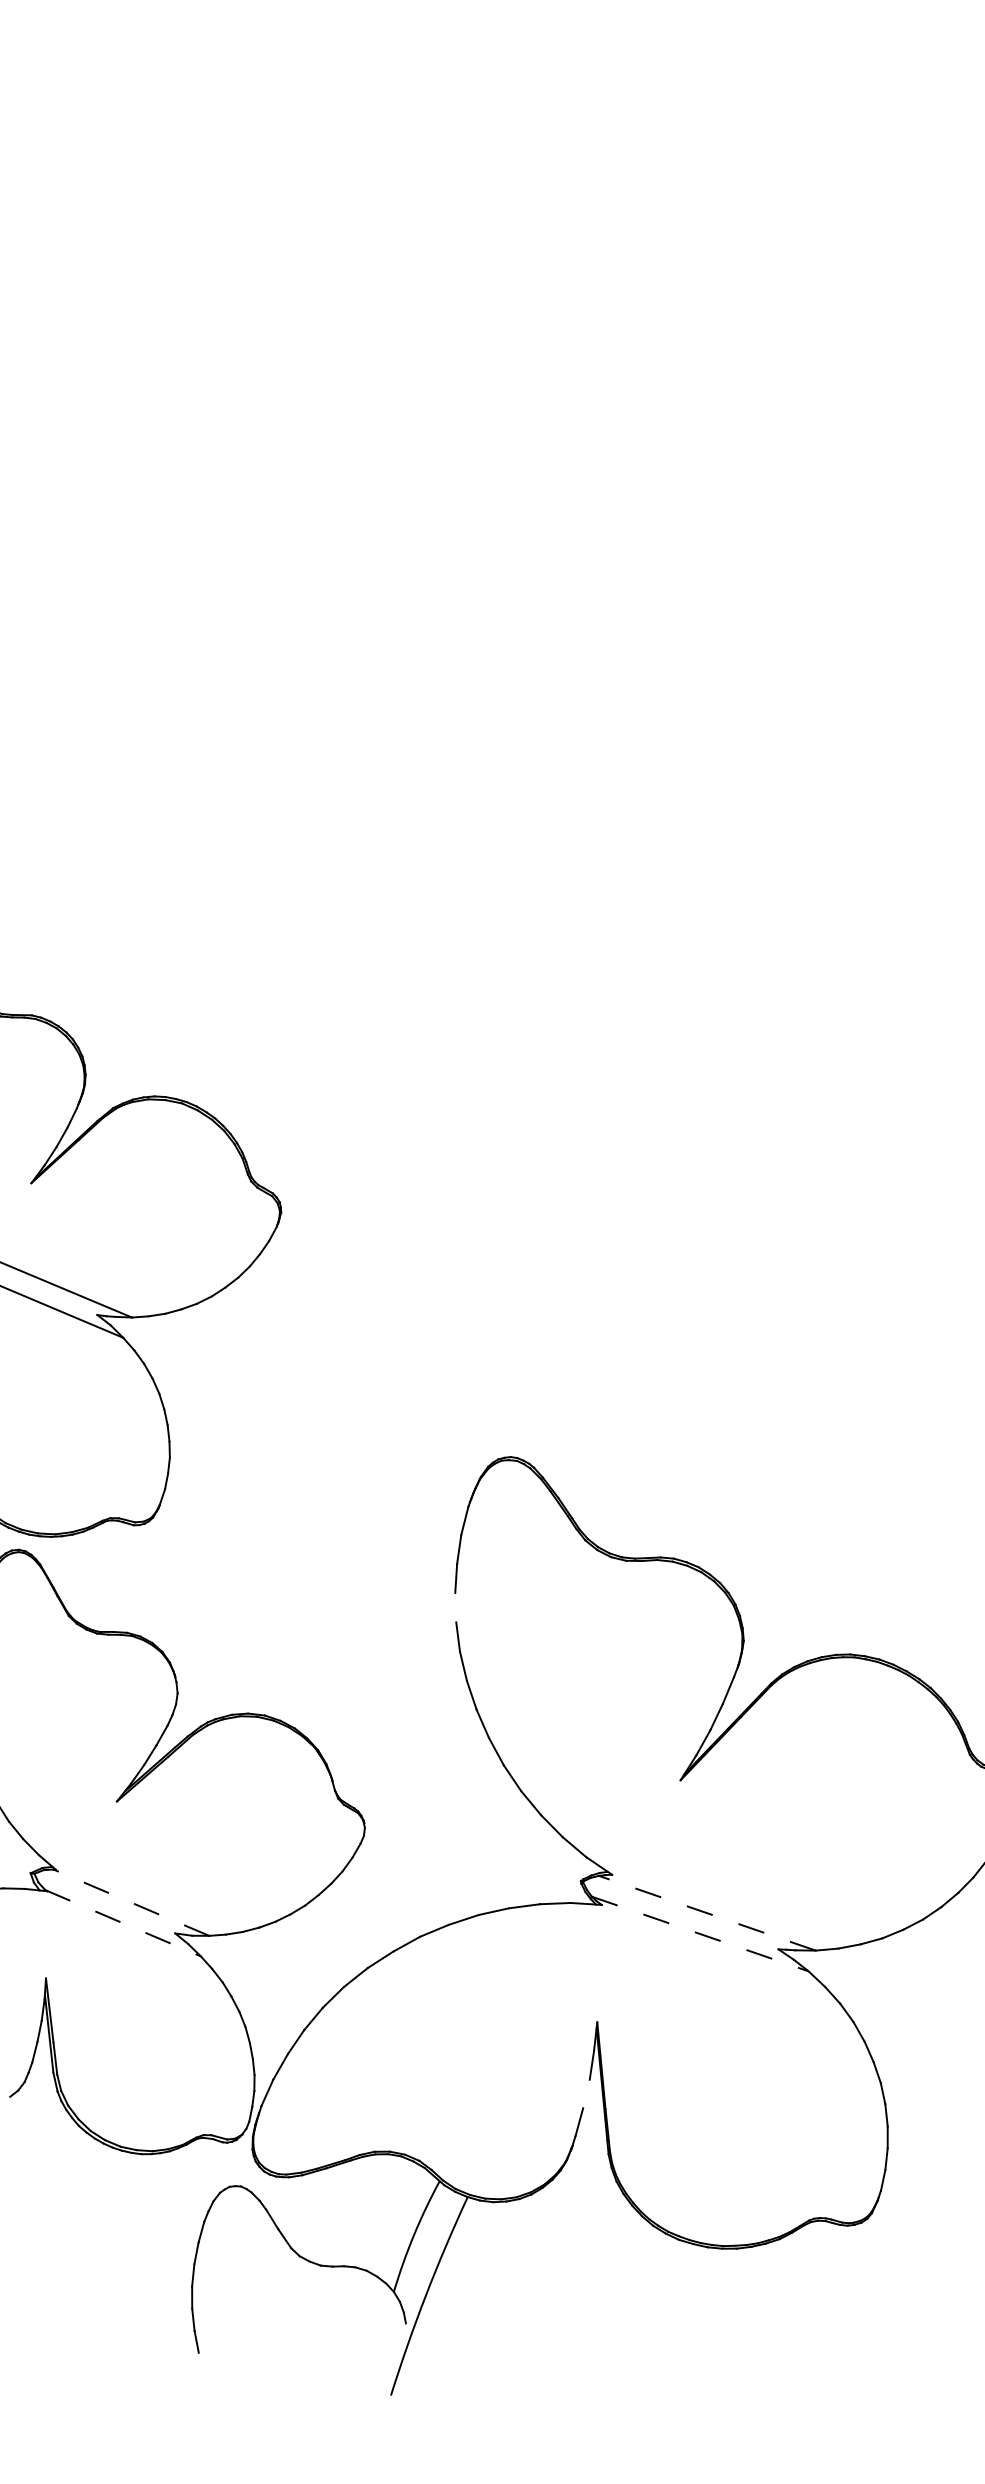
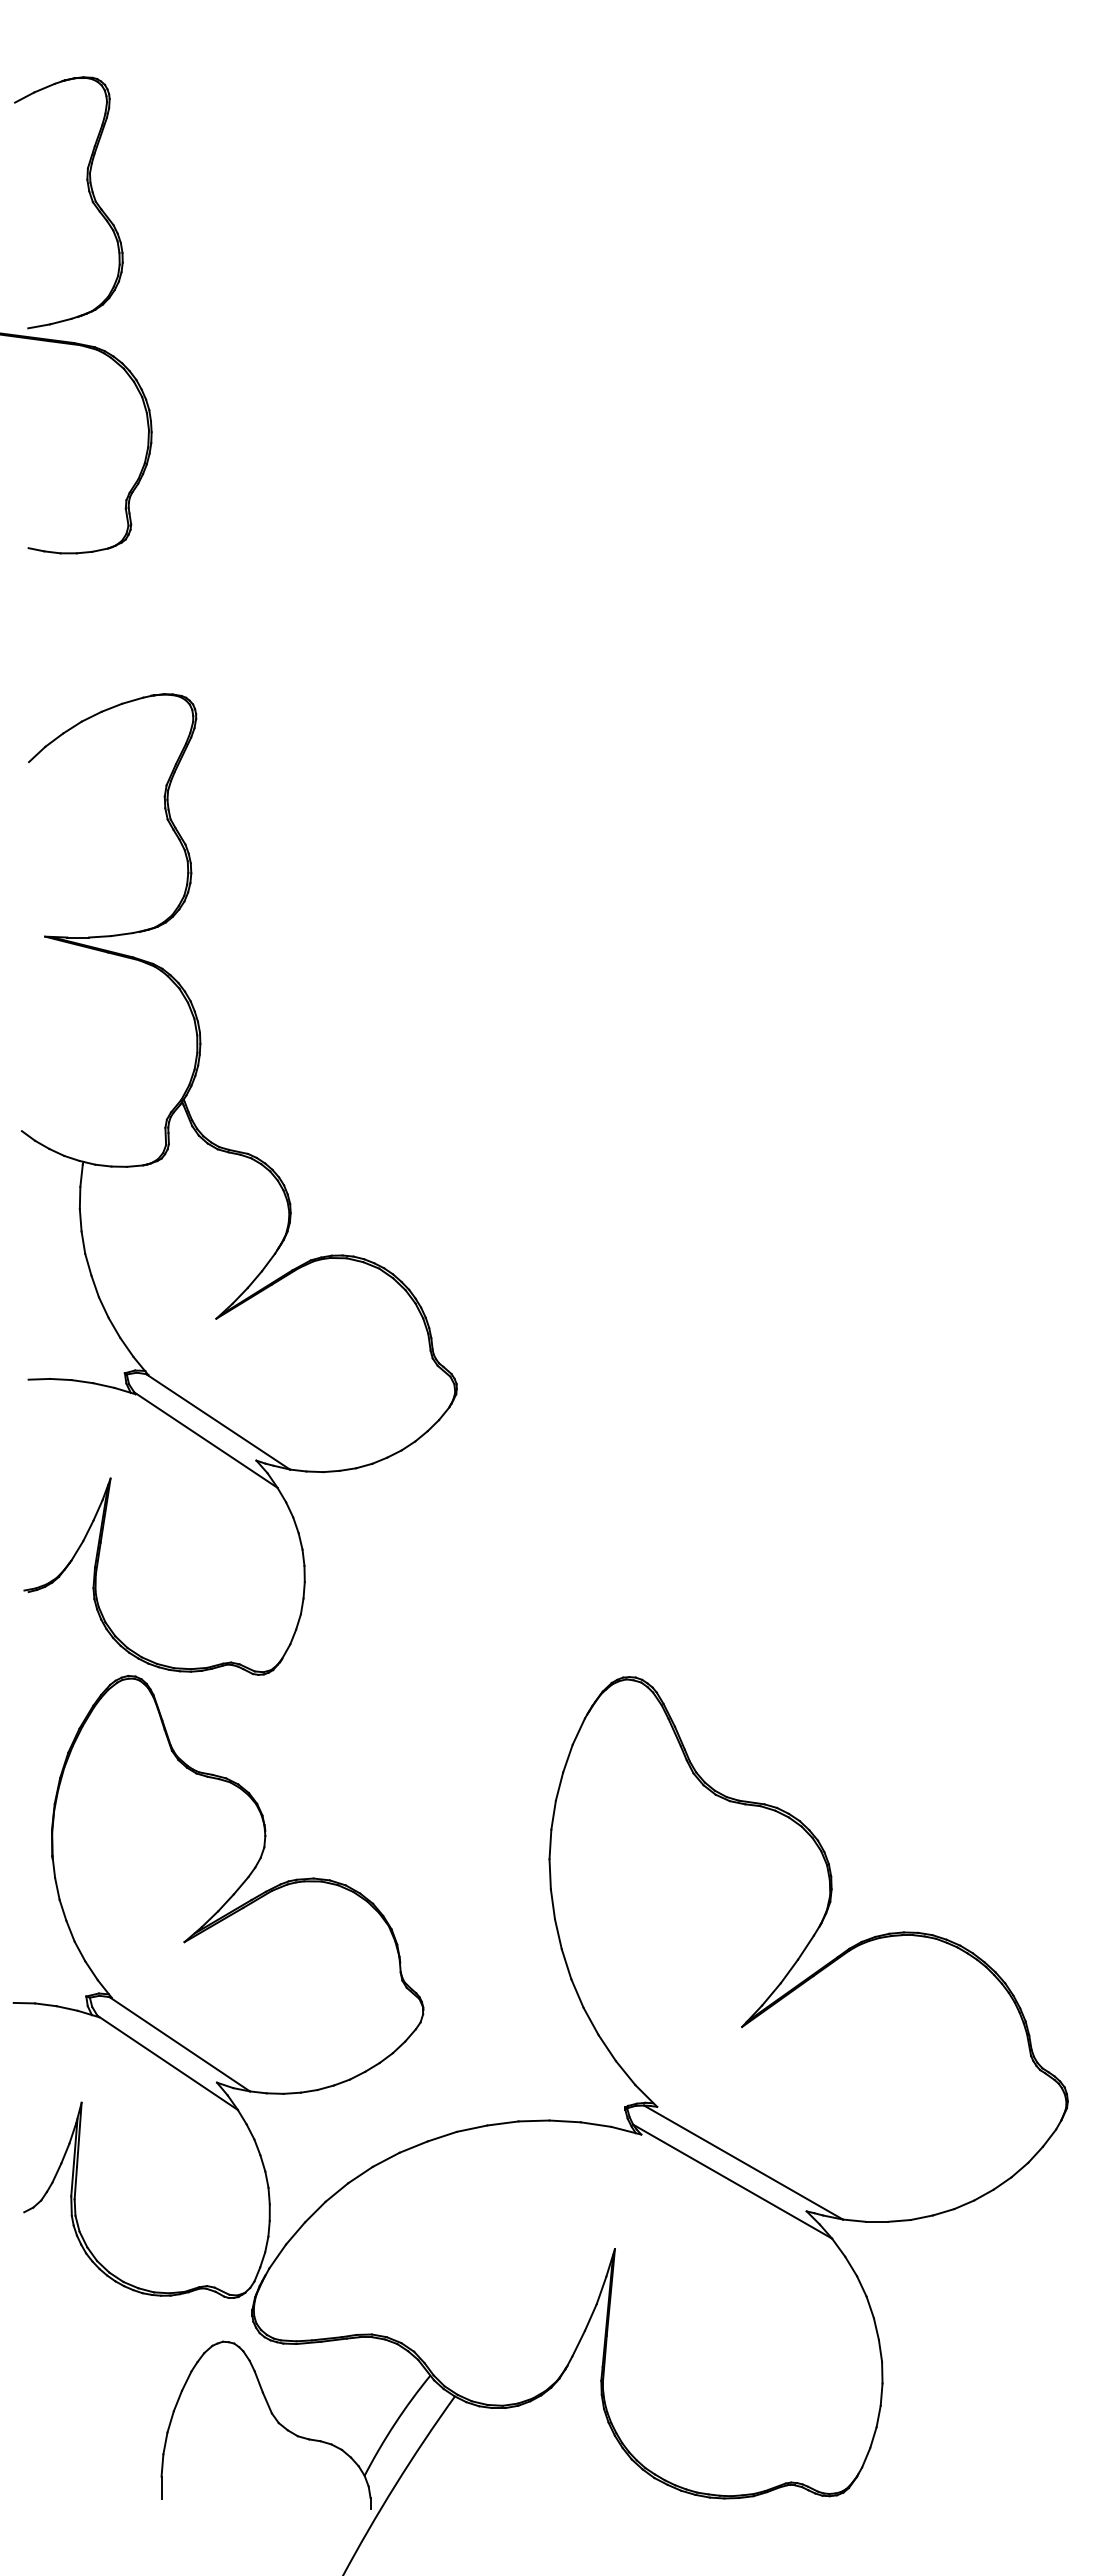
line: (455, 1606) -> (553, 1814), added
line: (131, 1902) -> (179, 2044), dashed -> solid
line: (707, 1913) -> (743, 2162), dashed -> solid
line: (122, 1922) -> (167, 2062), dashed -> solid
line: (700, 1933) -> (732, 2181), dashed -> solid
line: (586, 2094) -> (590, 2317), added

